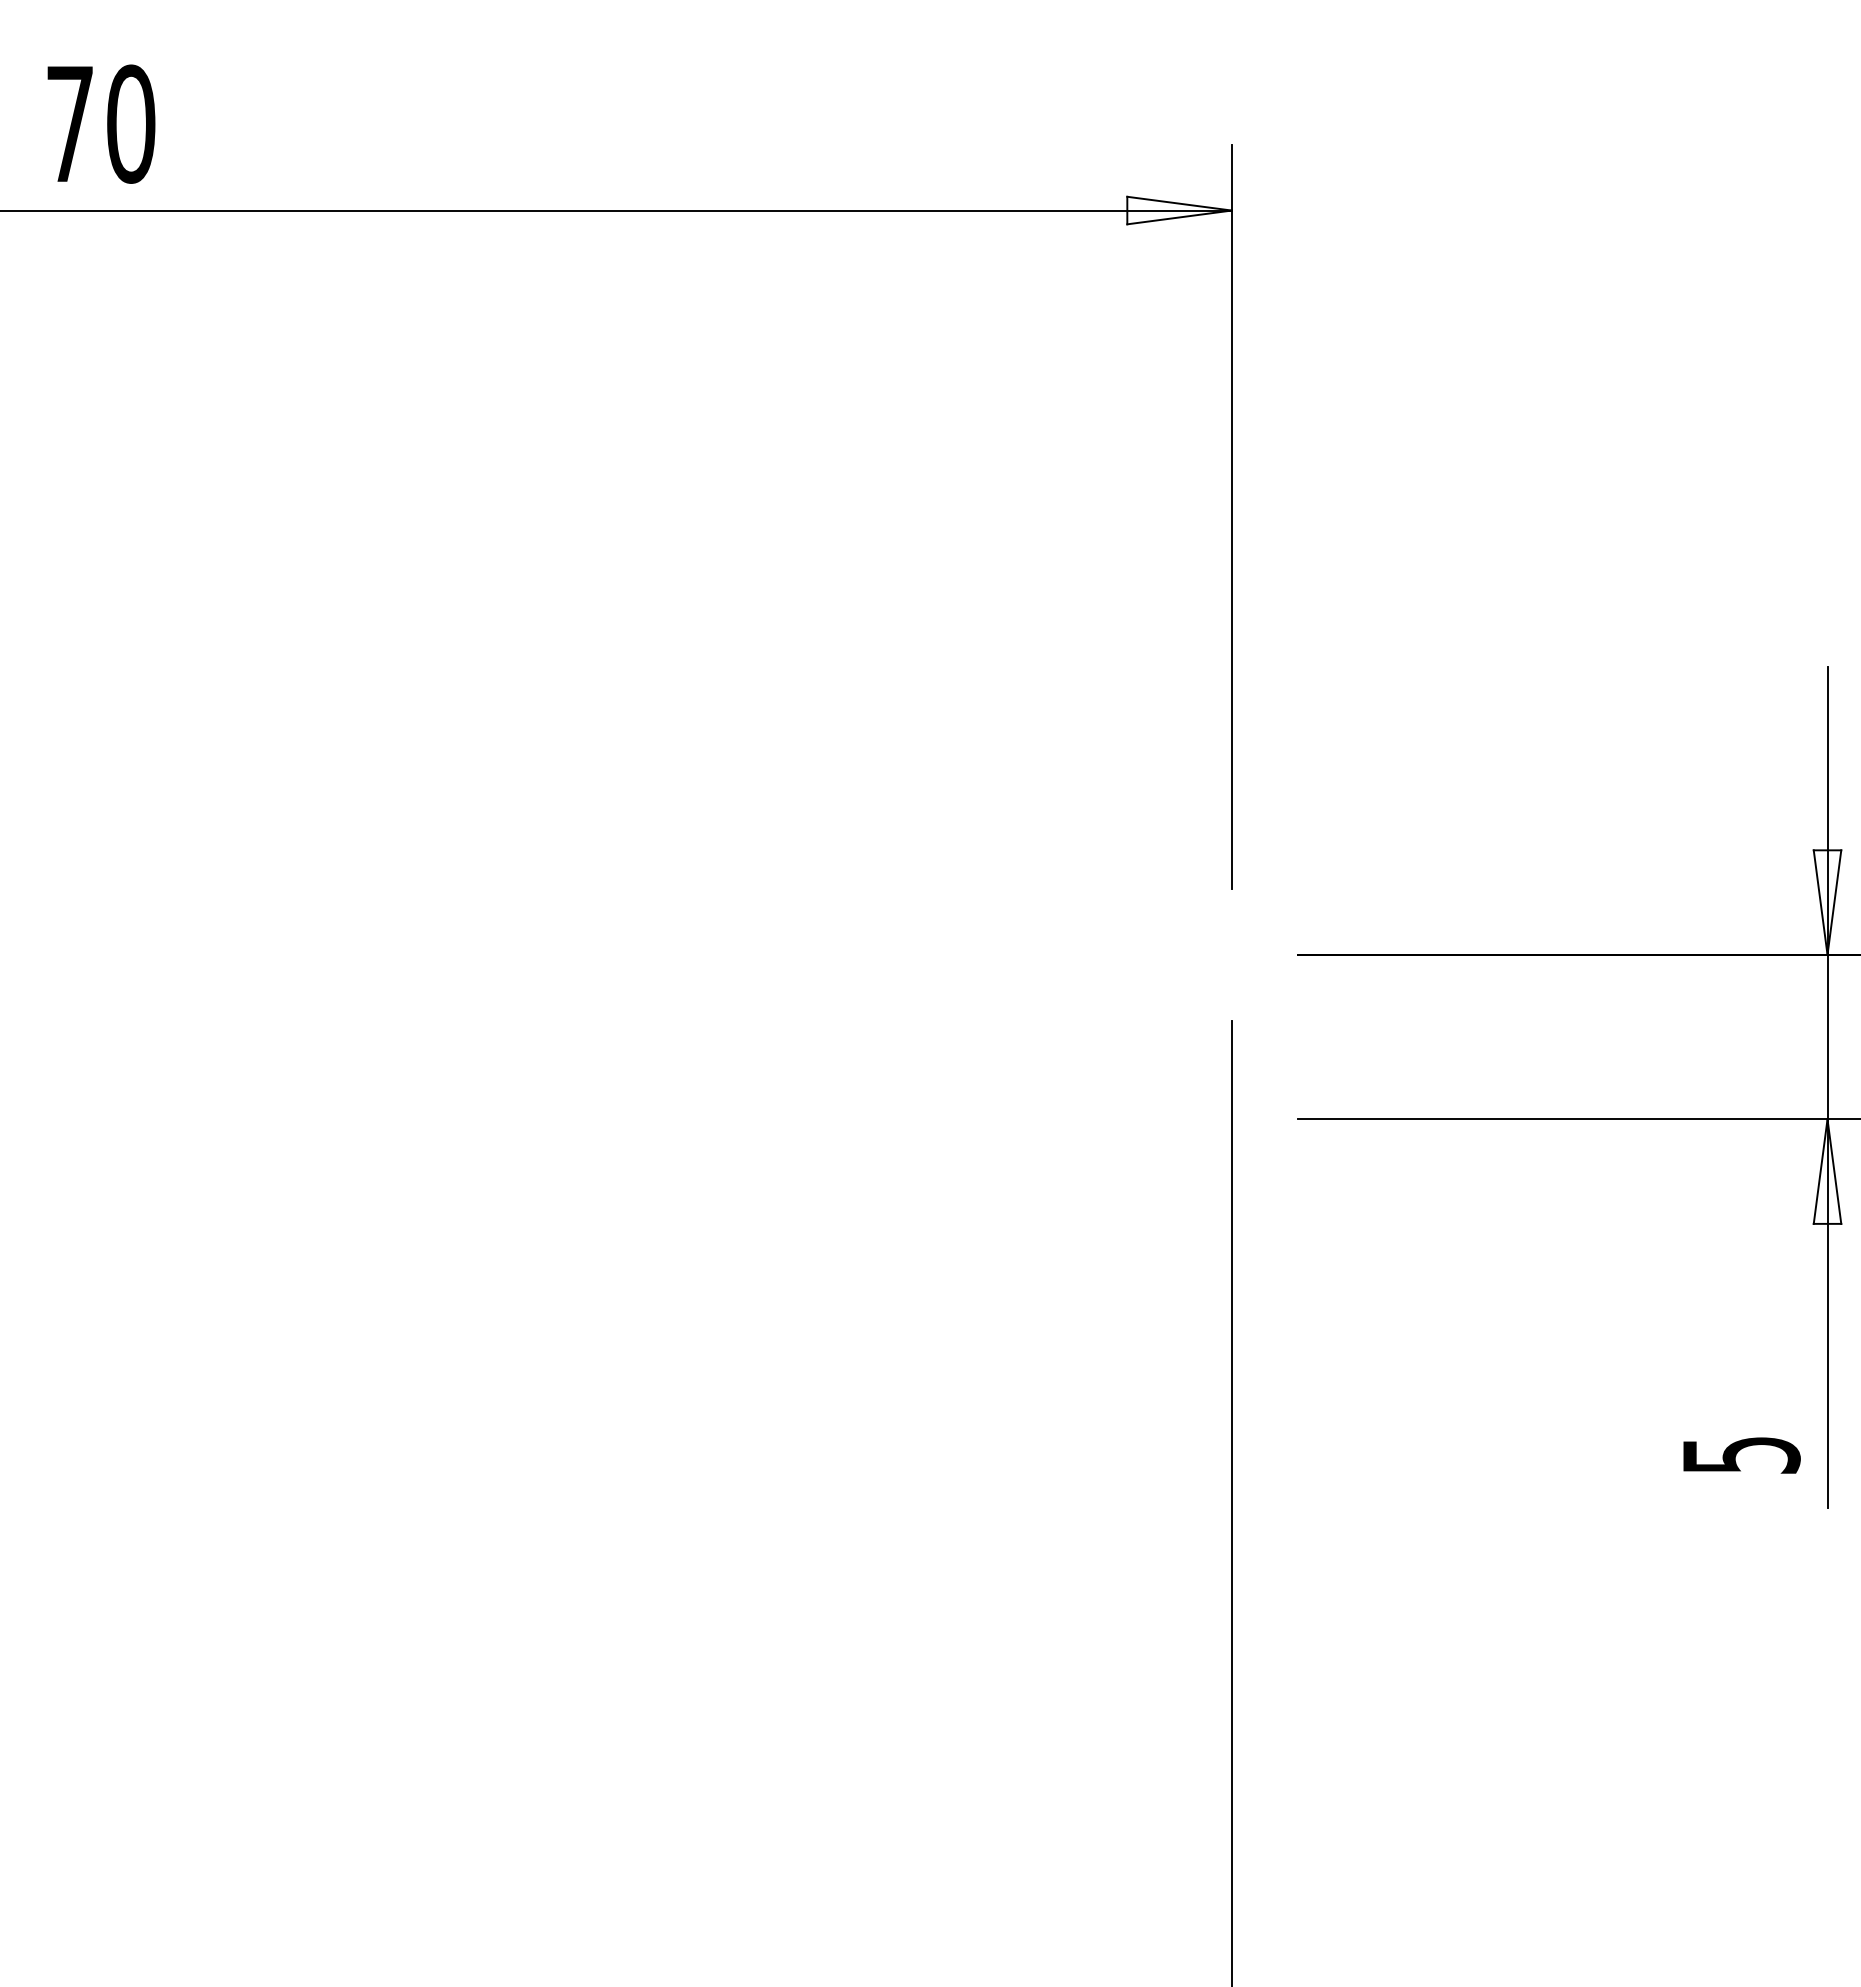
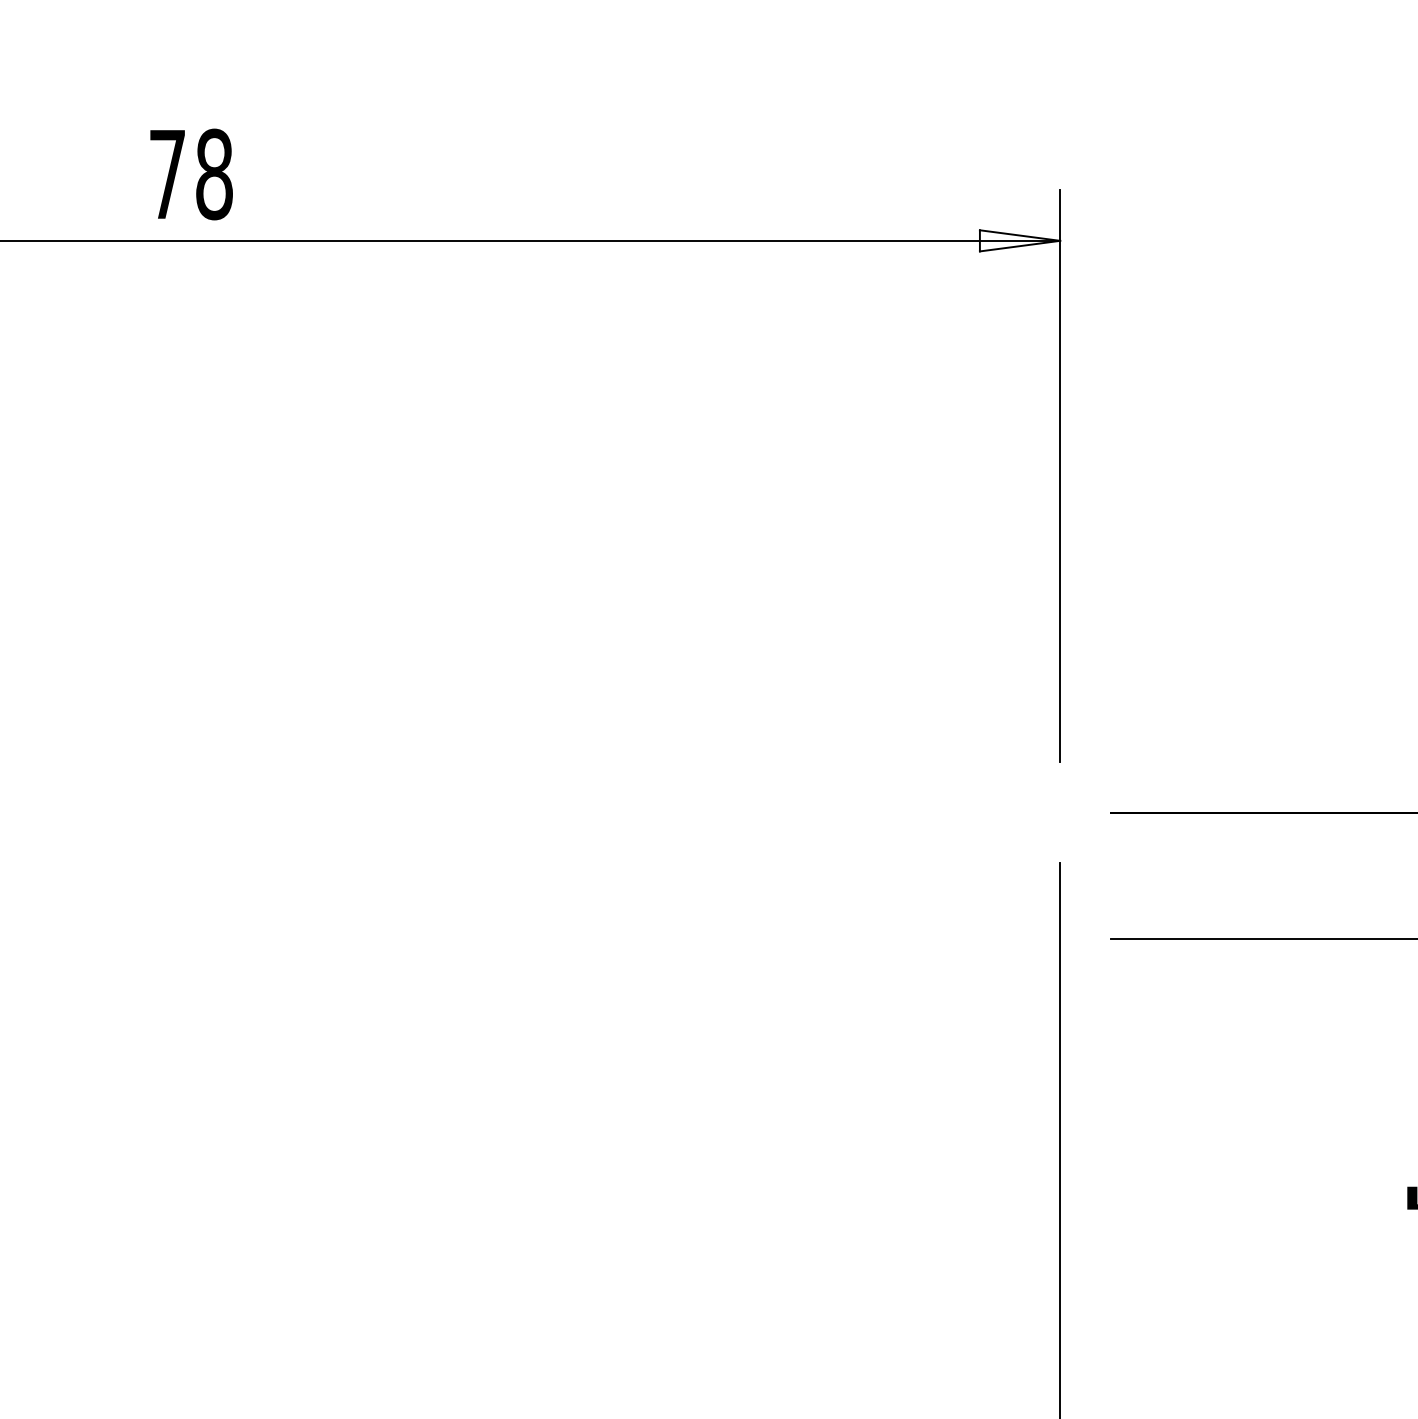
text: (131, 123) -> (214, 173), 70 -> 78

